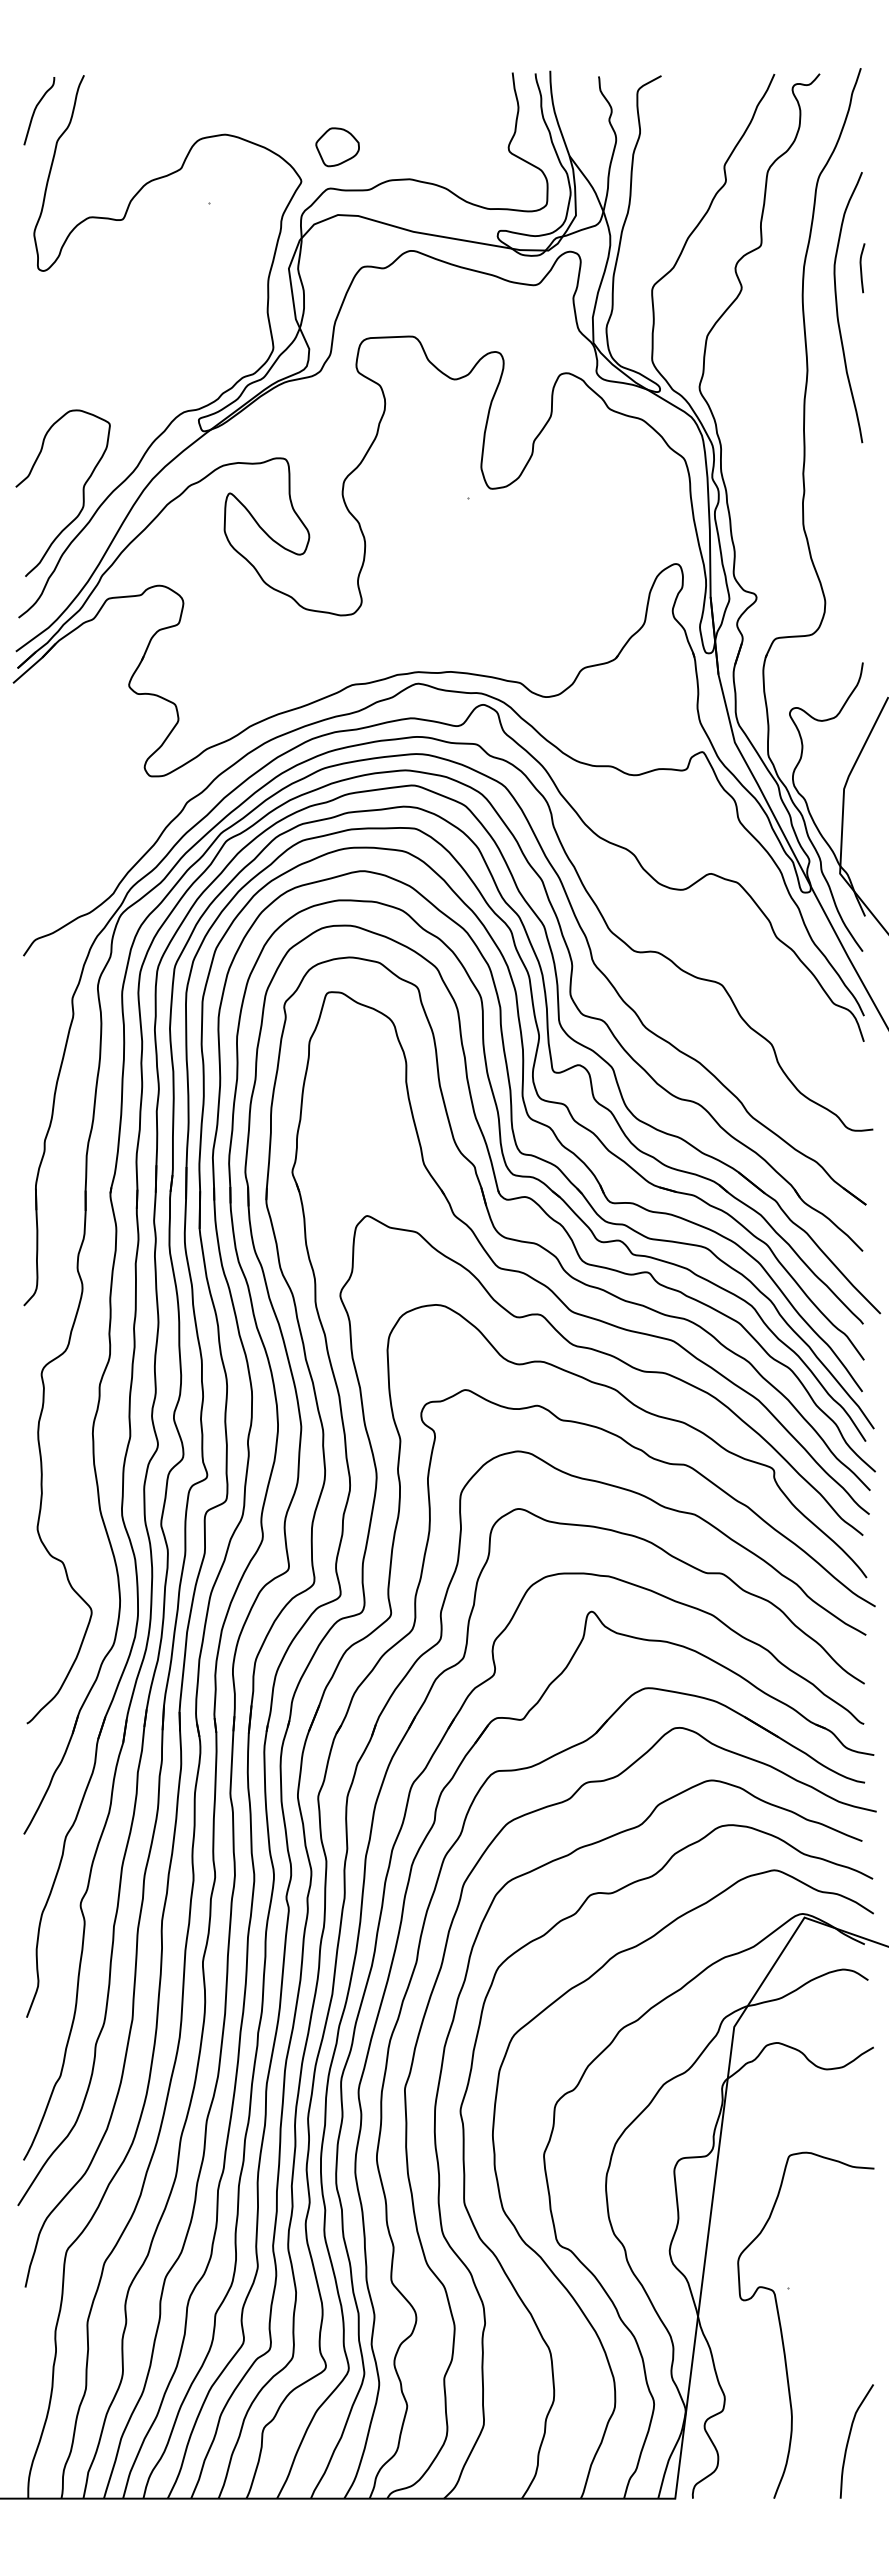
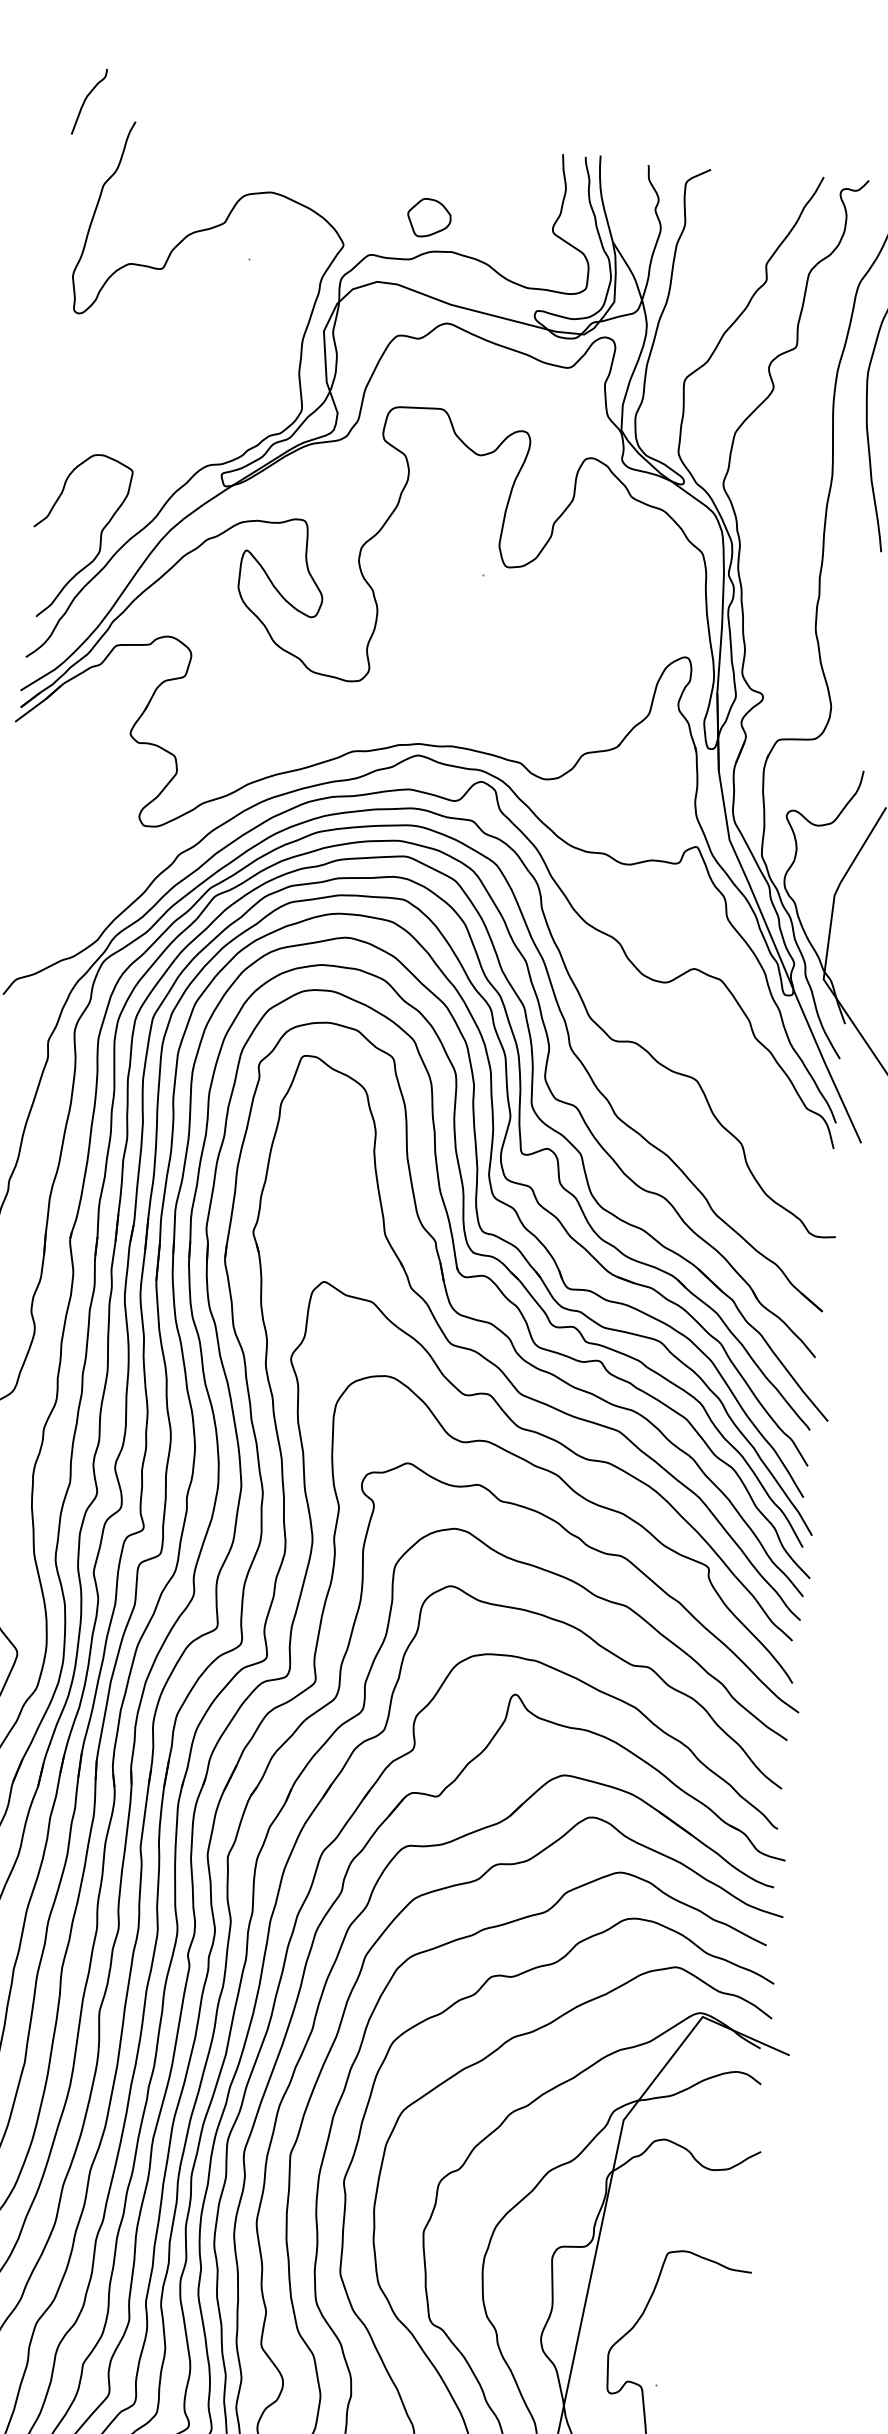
curve: (36, 109) -> (86, 99), moved
part: (337, 147) -> (429, 218), moved

